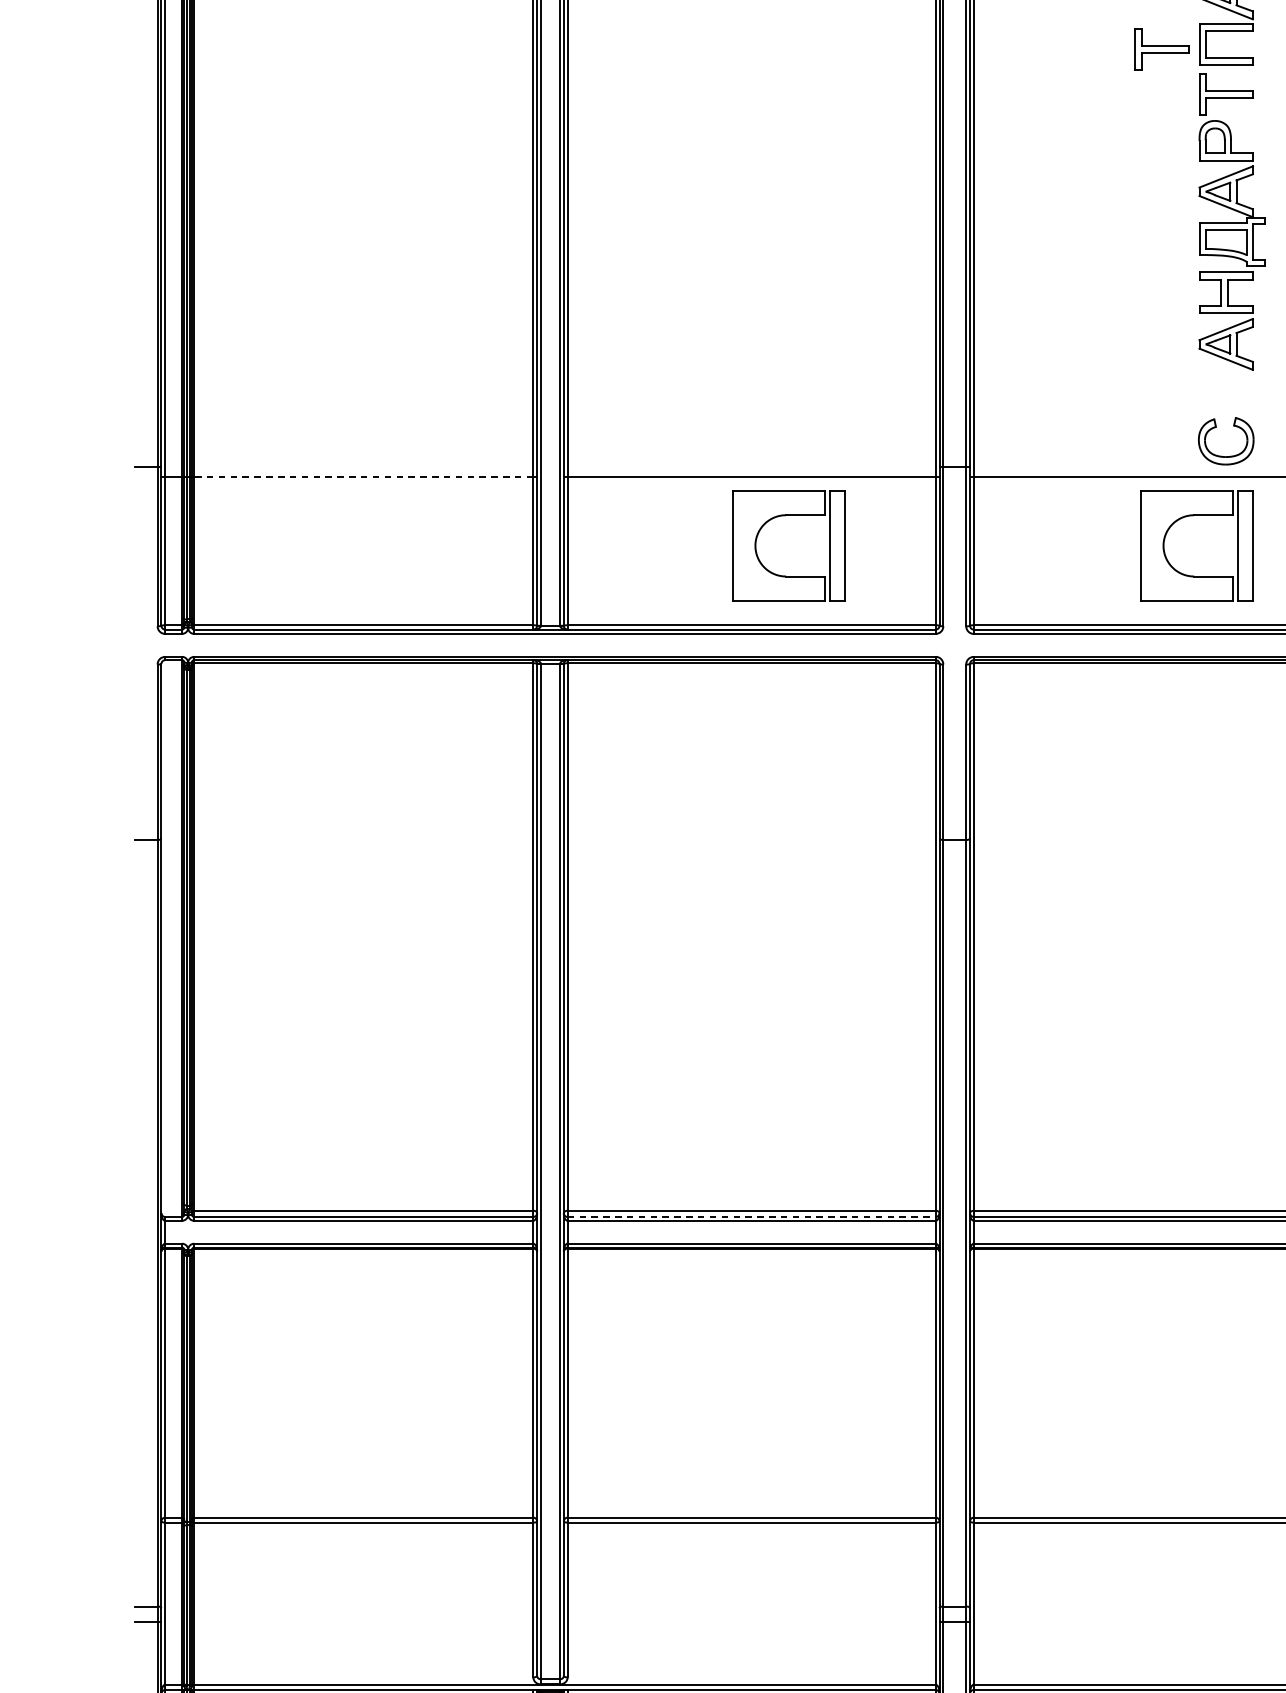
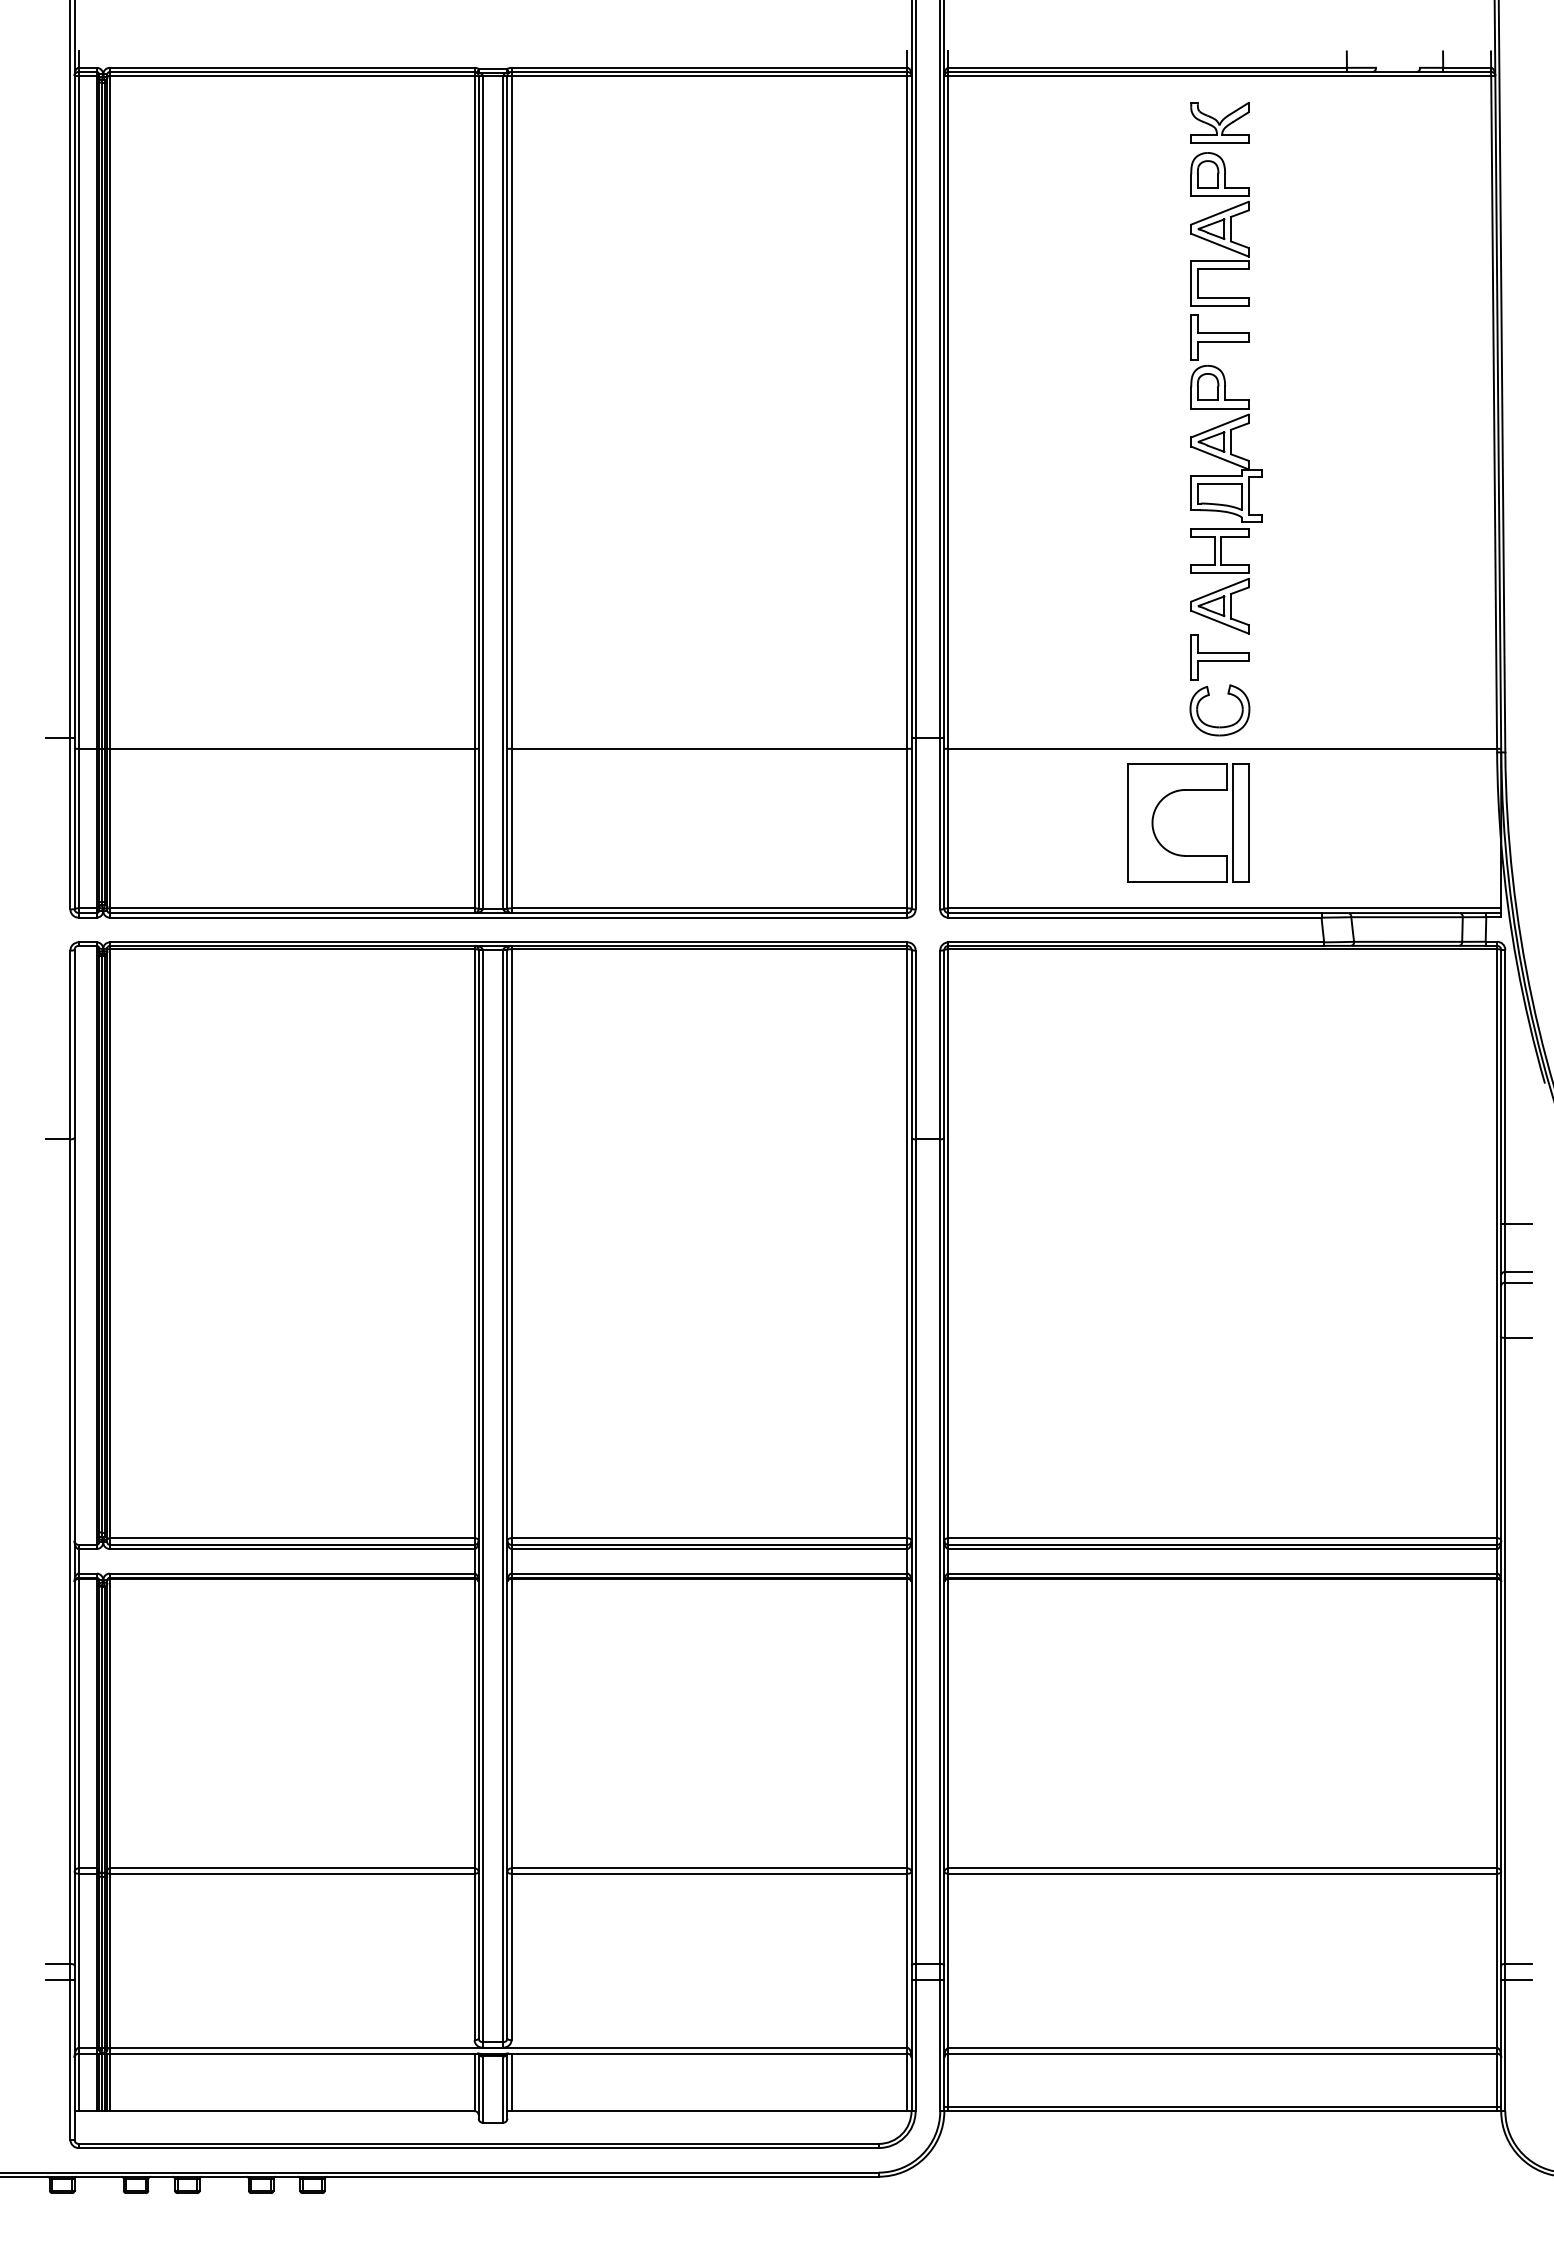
part: (1161, 49) -> (1219, 657), moved
line: (363, 476) -> (291, 748), dashed -> solid
part: (782, 516) -> (742, 791), removed
line: (751, 1216) -> (709, 1544), dashed -> solid

